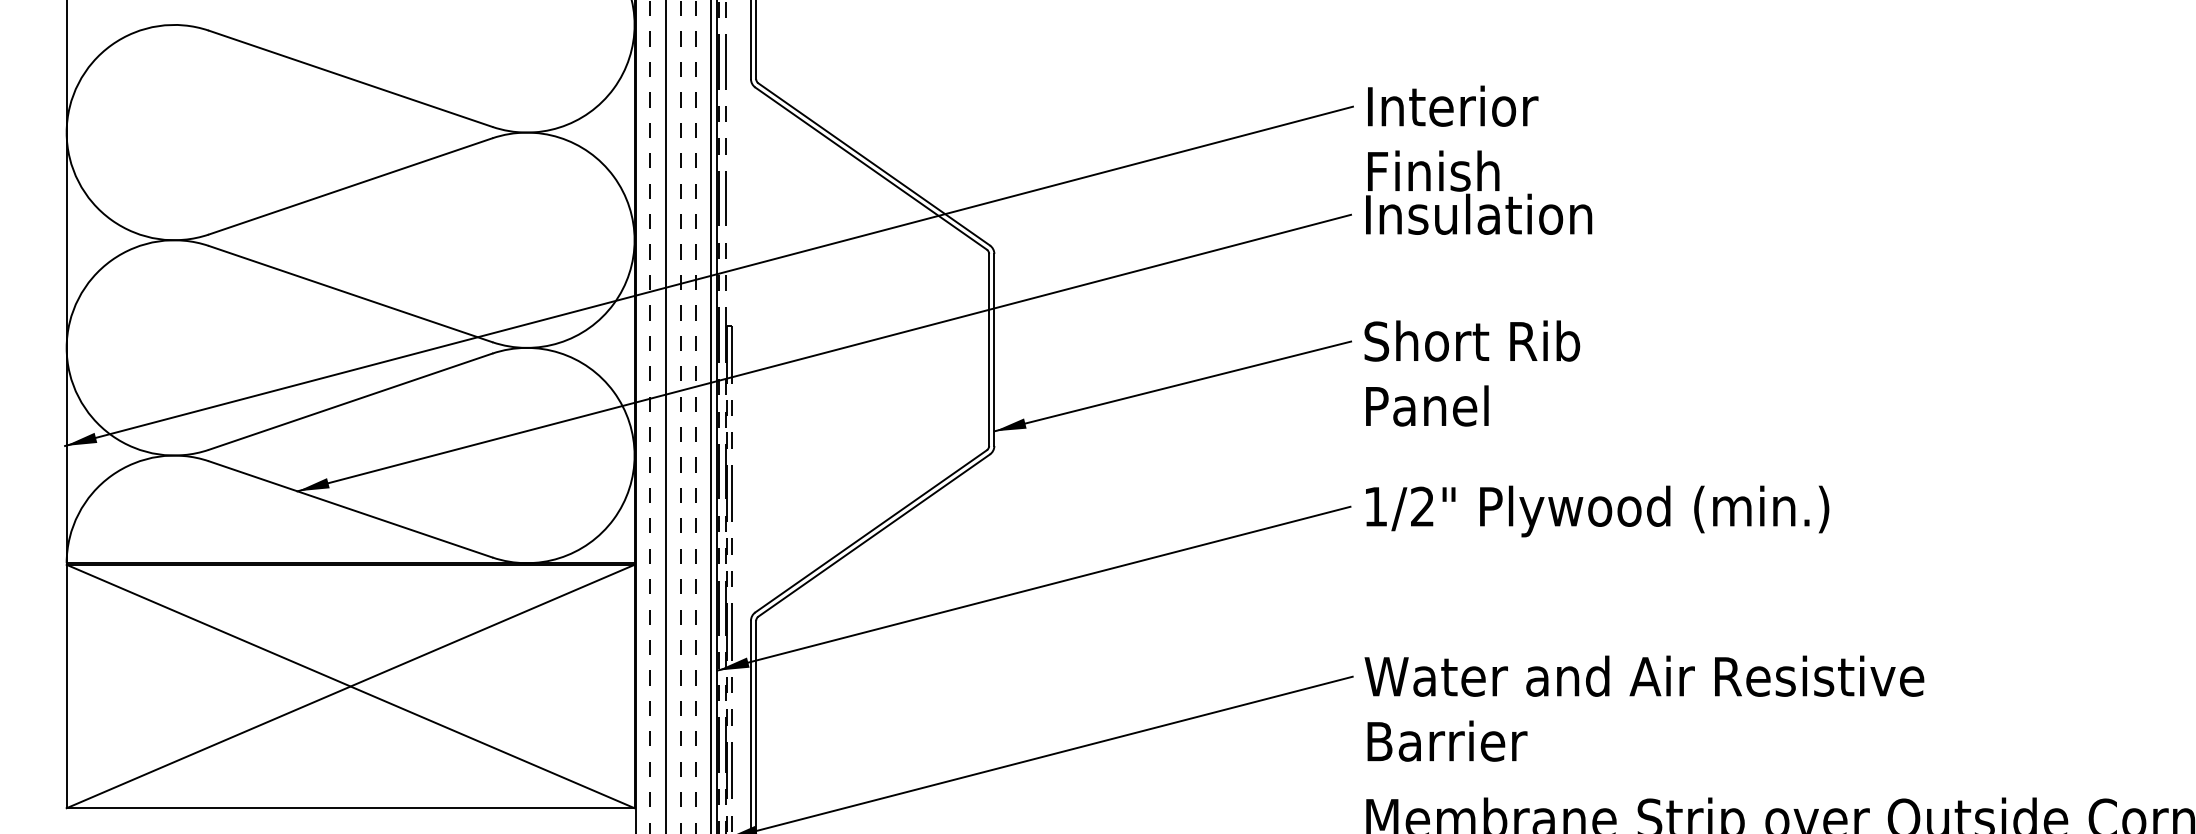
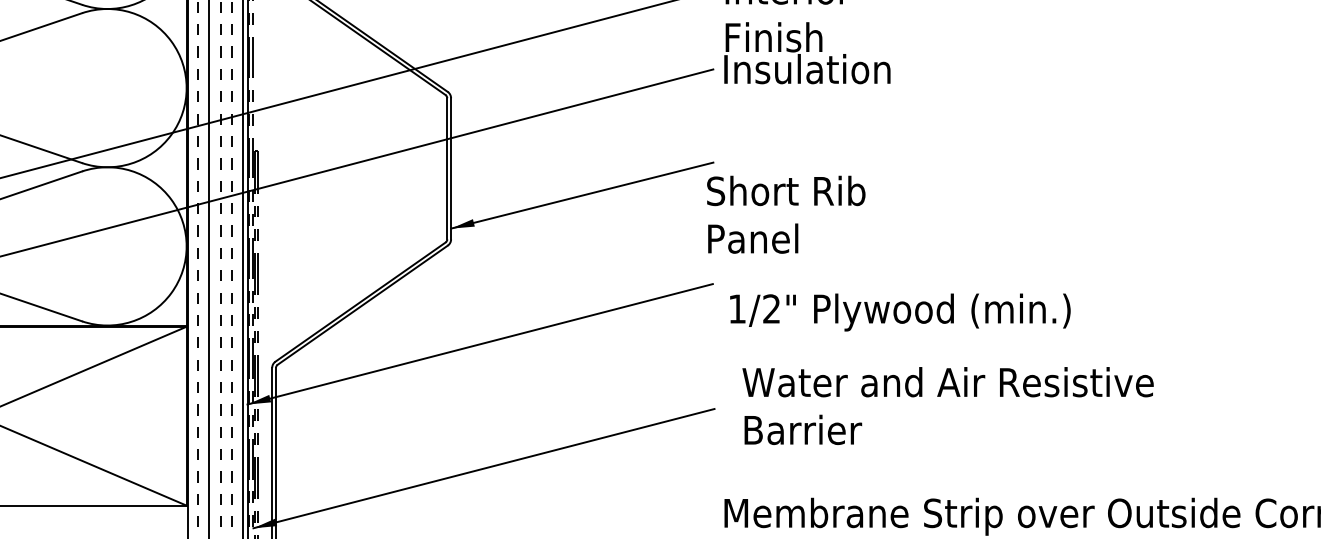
text: (1472, 373) -> (786, 214), moved
text: (1597, 511) -> (900, 312), moved
text: (1644, 708) -> (948, 405), moved

